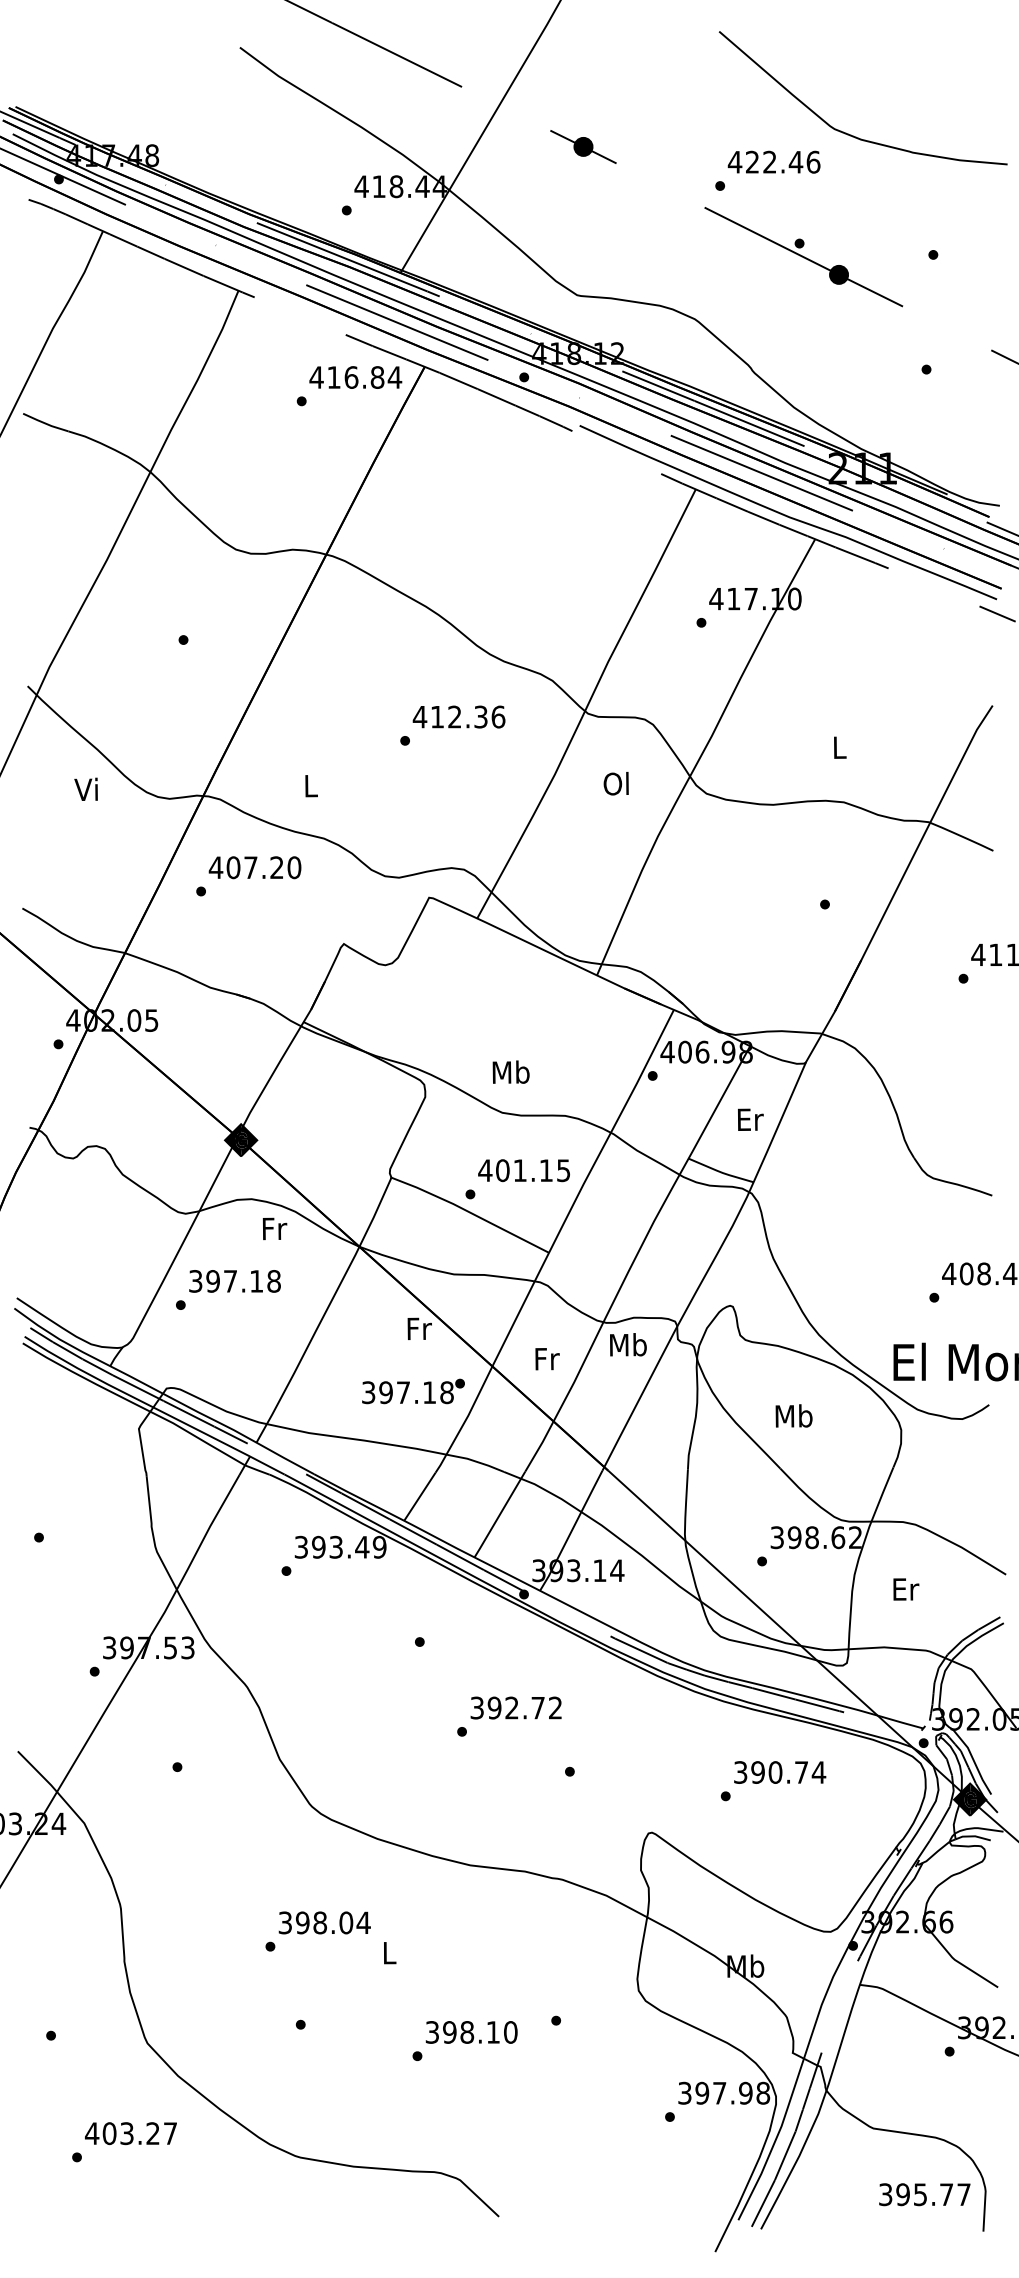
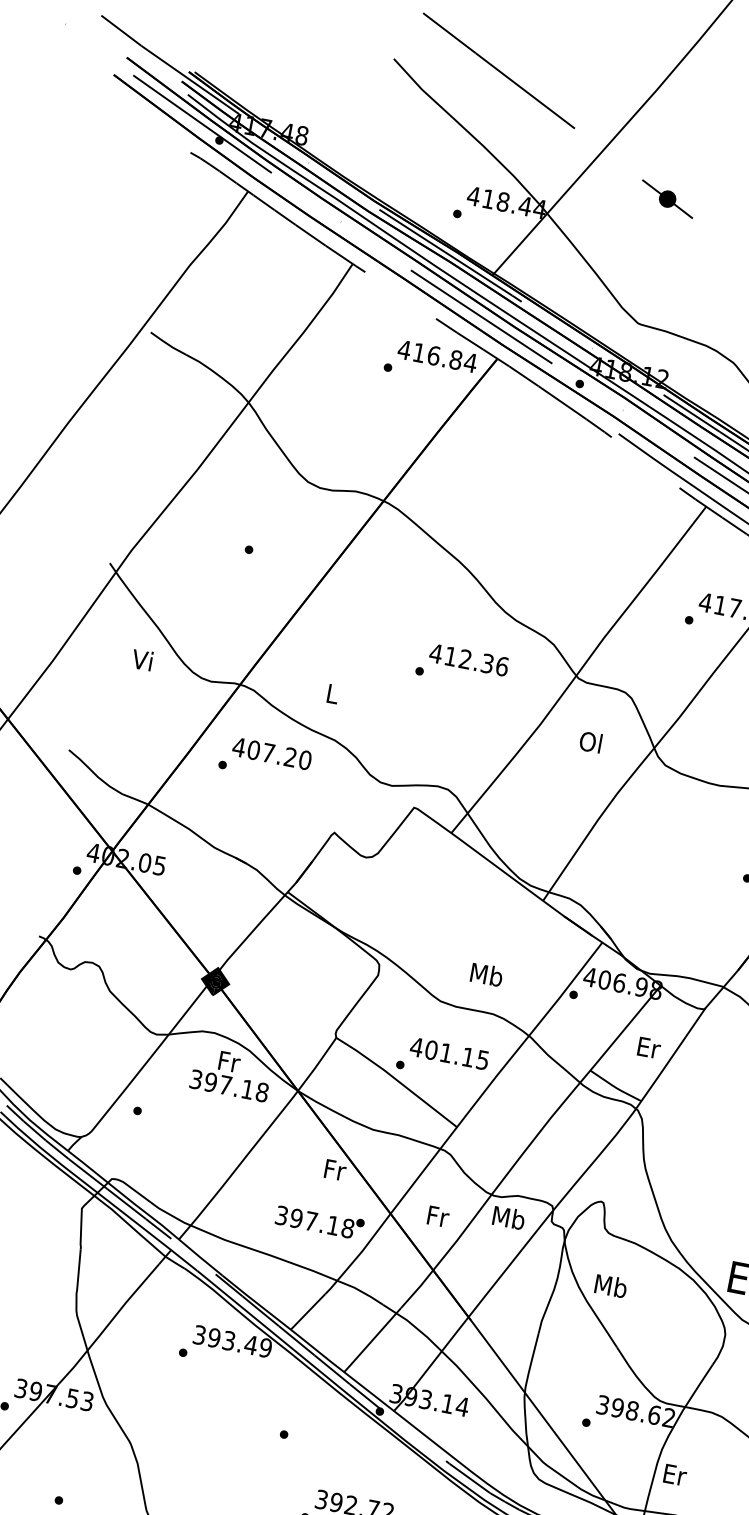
text: (510, 1071) -> (486, 974), moved
text: (234, 1281) -> (228, 1086), moved
text: (793, 1415) -> (610, 1285), moved
text: (906, 1589) -> (675, 1475), moved

